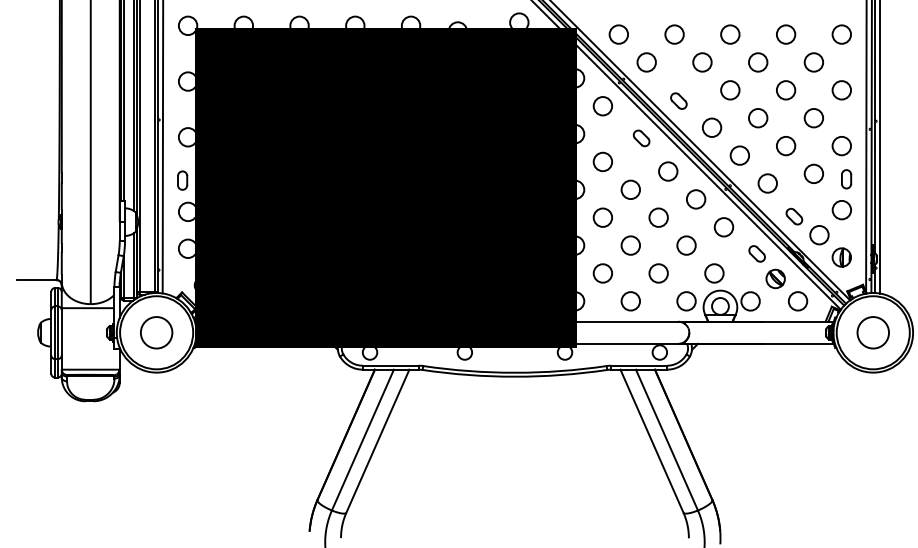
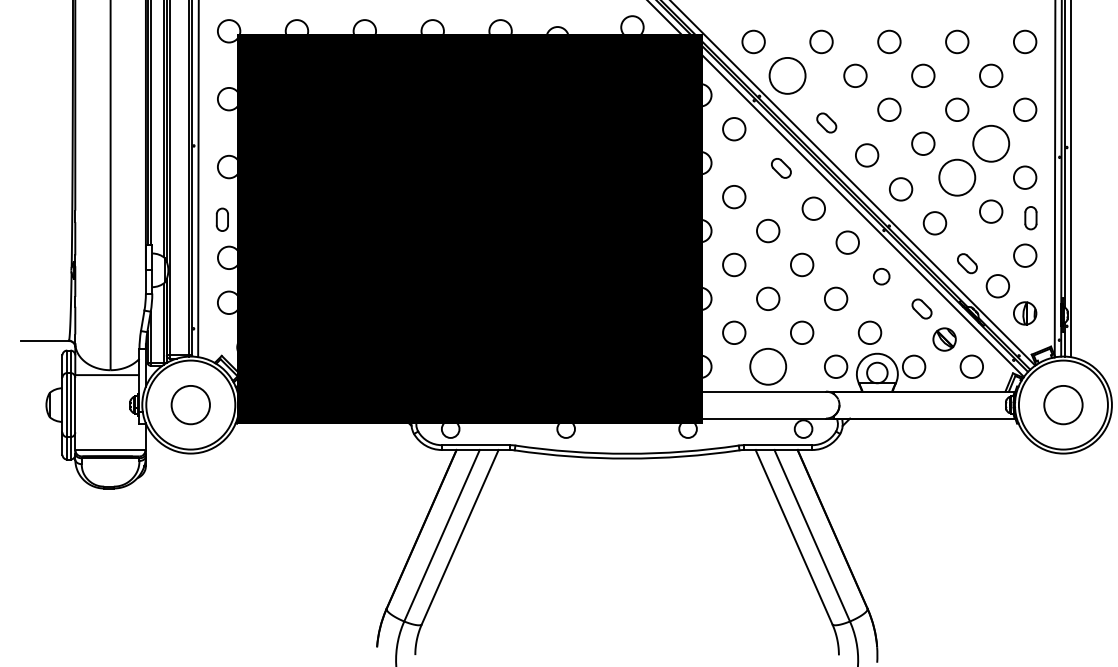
circle: (646, 62) -> (787, 75), size x1.6
circle: (813, 117) -> (990, 142), size x1.6
circle: (785, 145) -> (956, 177), size x1.6
circle: (723, 227) -> (881, 276), size x0.7
circle: (630, 301) -> (767, 366), size x1.6

